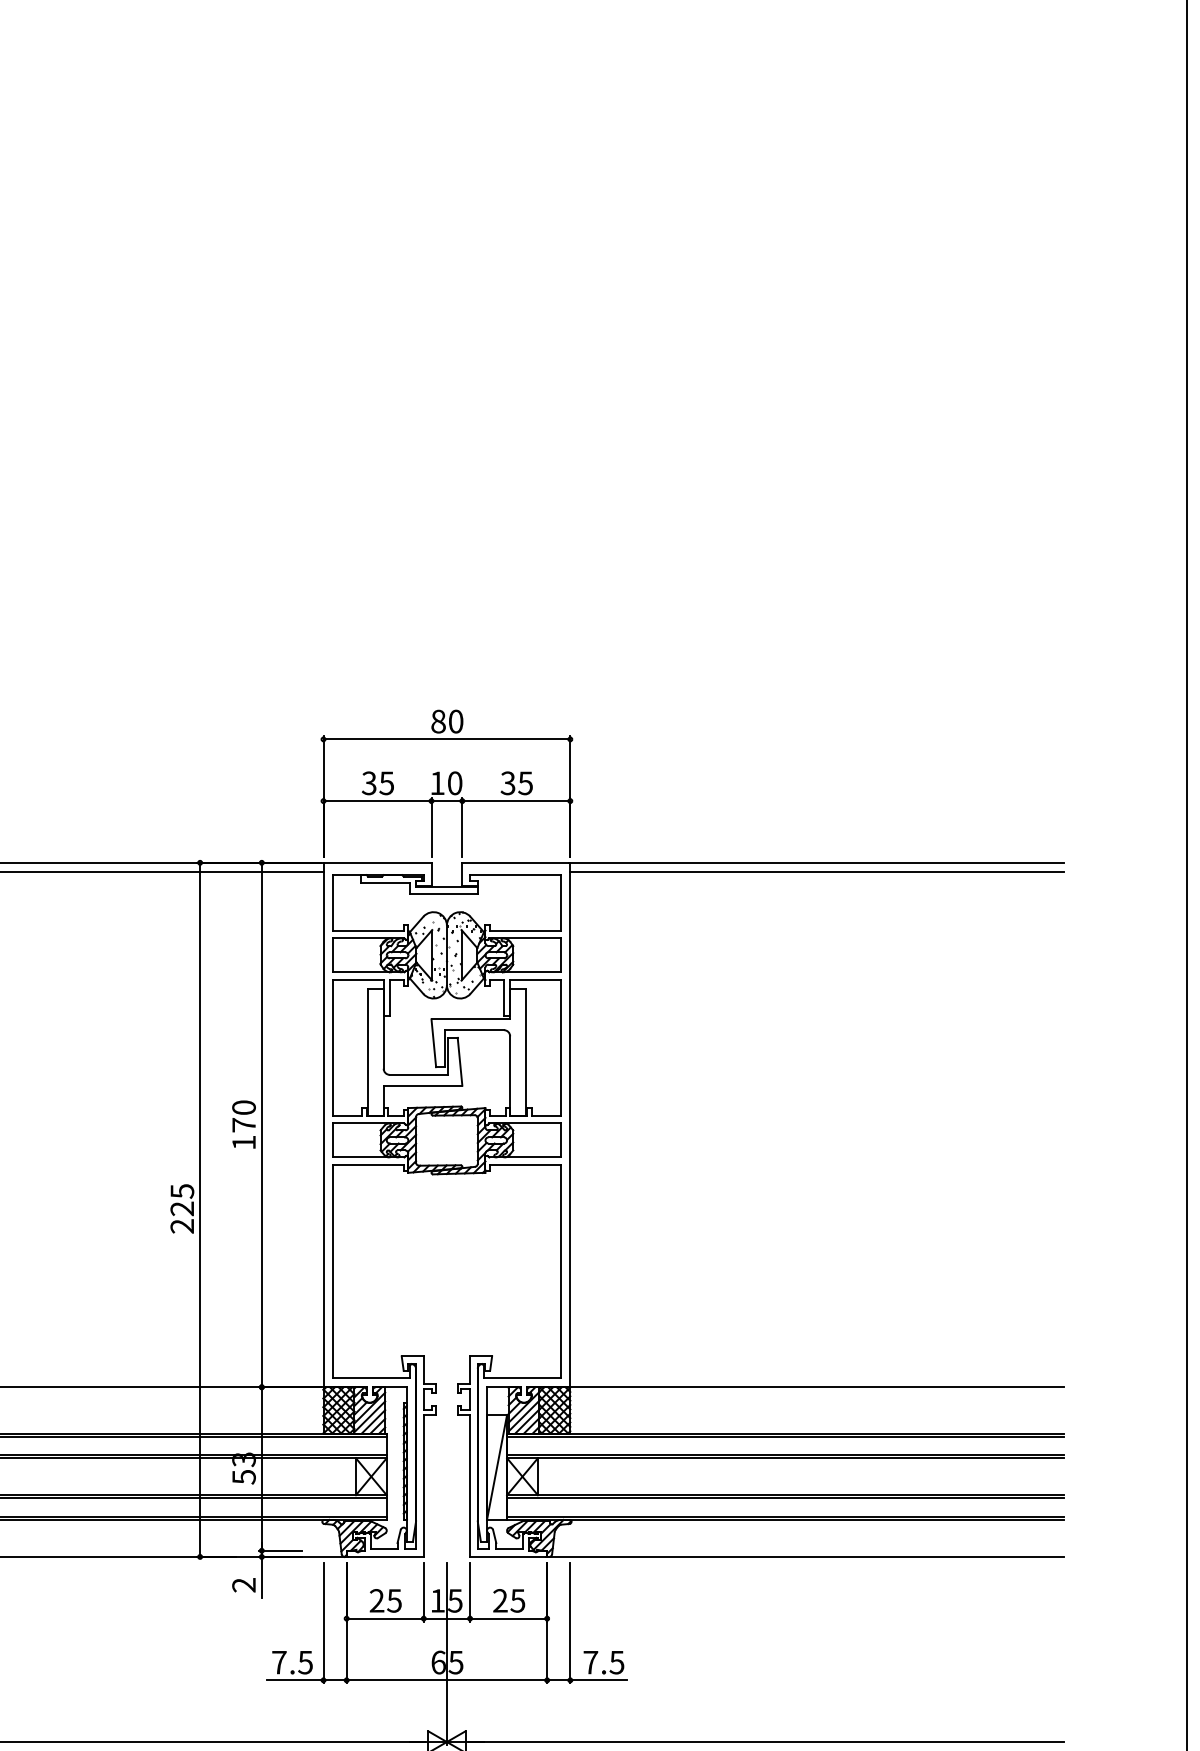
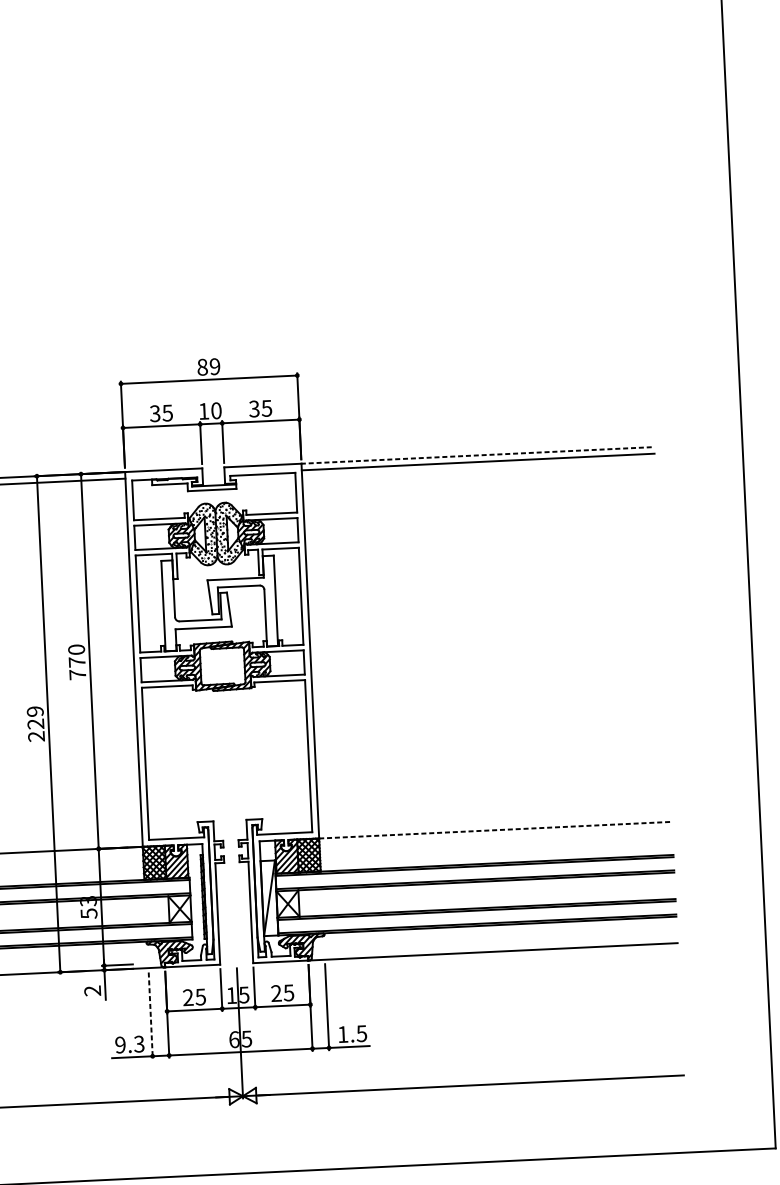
text: (455, 721) -> (214, 366), 80 -> 89
line: (817, 862) -> (478, 455), solid -> dashed
text: (243, 1142) -> (77, 674), 170 -> 770
text: (182, 1191) -> (35, 711), 225 -> 229
line: (817, 1387) -> (495, 830), solid -> dashed
line: (323, 1623) -> (150, 1015), solid -> dashed
text: (292, 1662) -> (129, 1044), 7.5 -> 9.3
text: (590, 1662) -> (342, 1034), 7.5 -> 1.5

